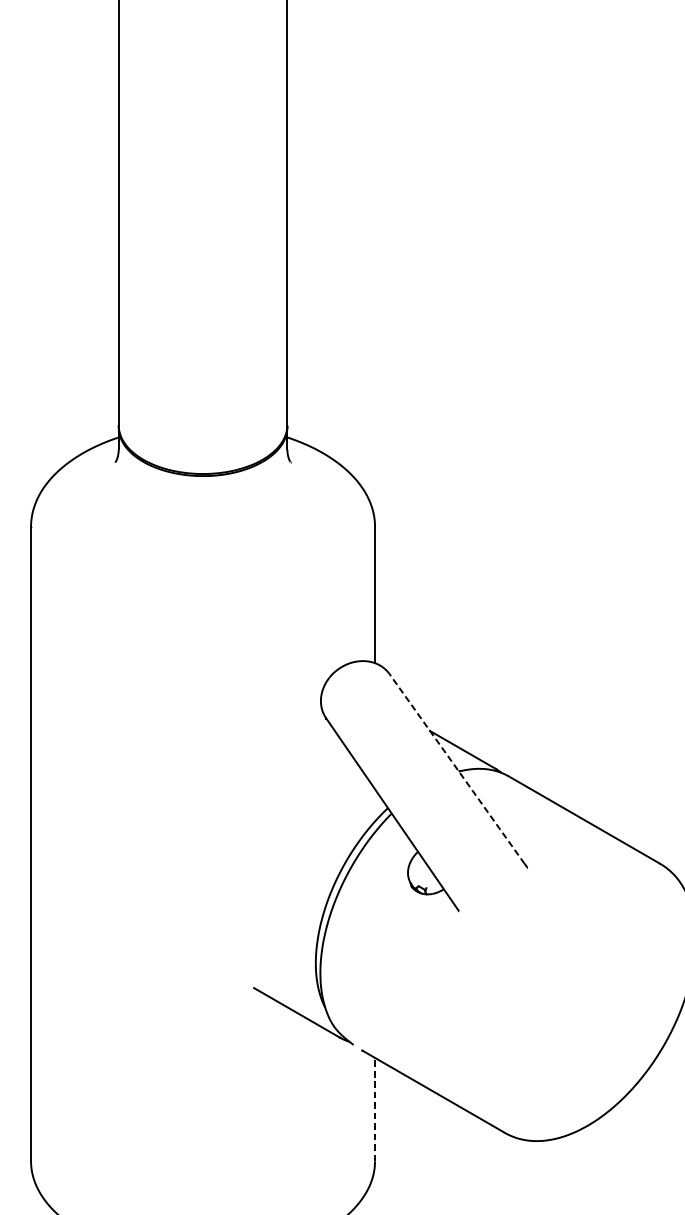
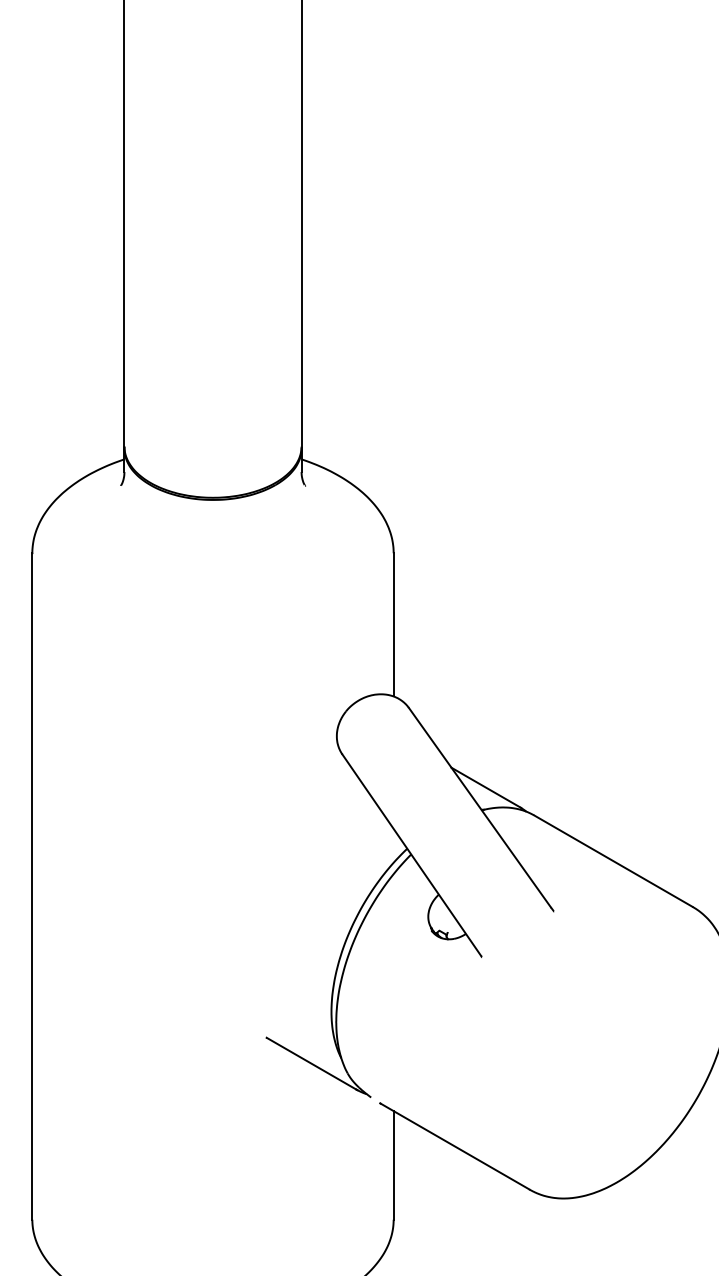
line: (456, 768) -> (479, 807), dashed -> solid
line: (374, 1108) -> (393, 1164), dashed -> solid

